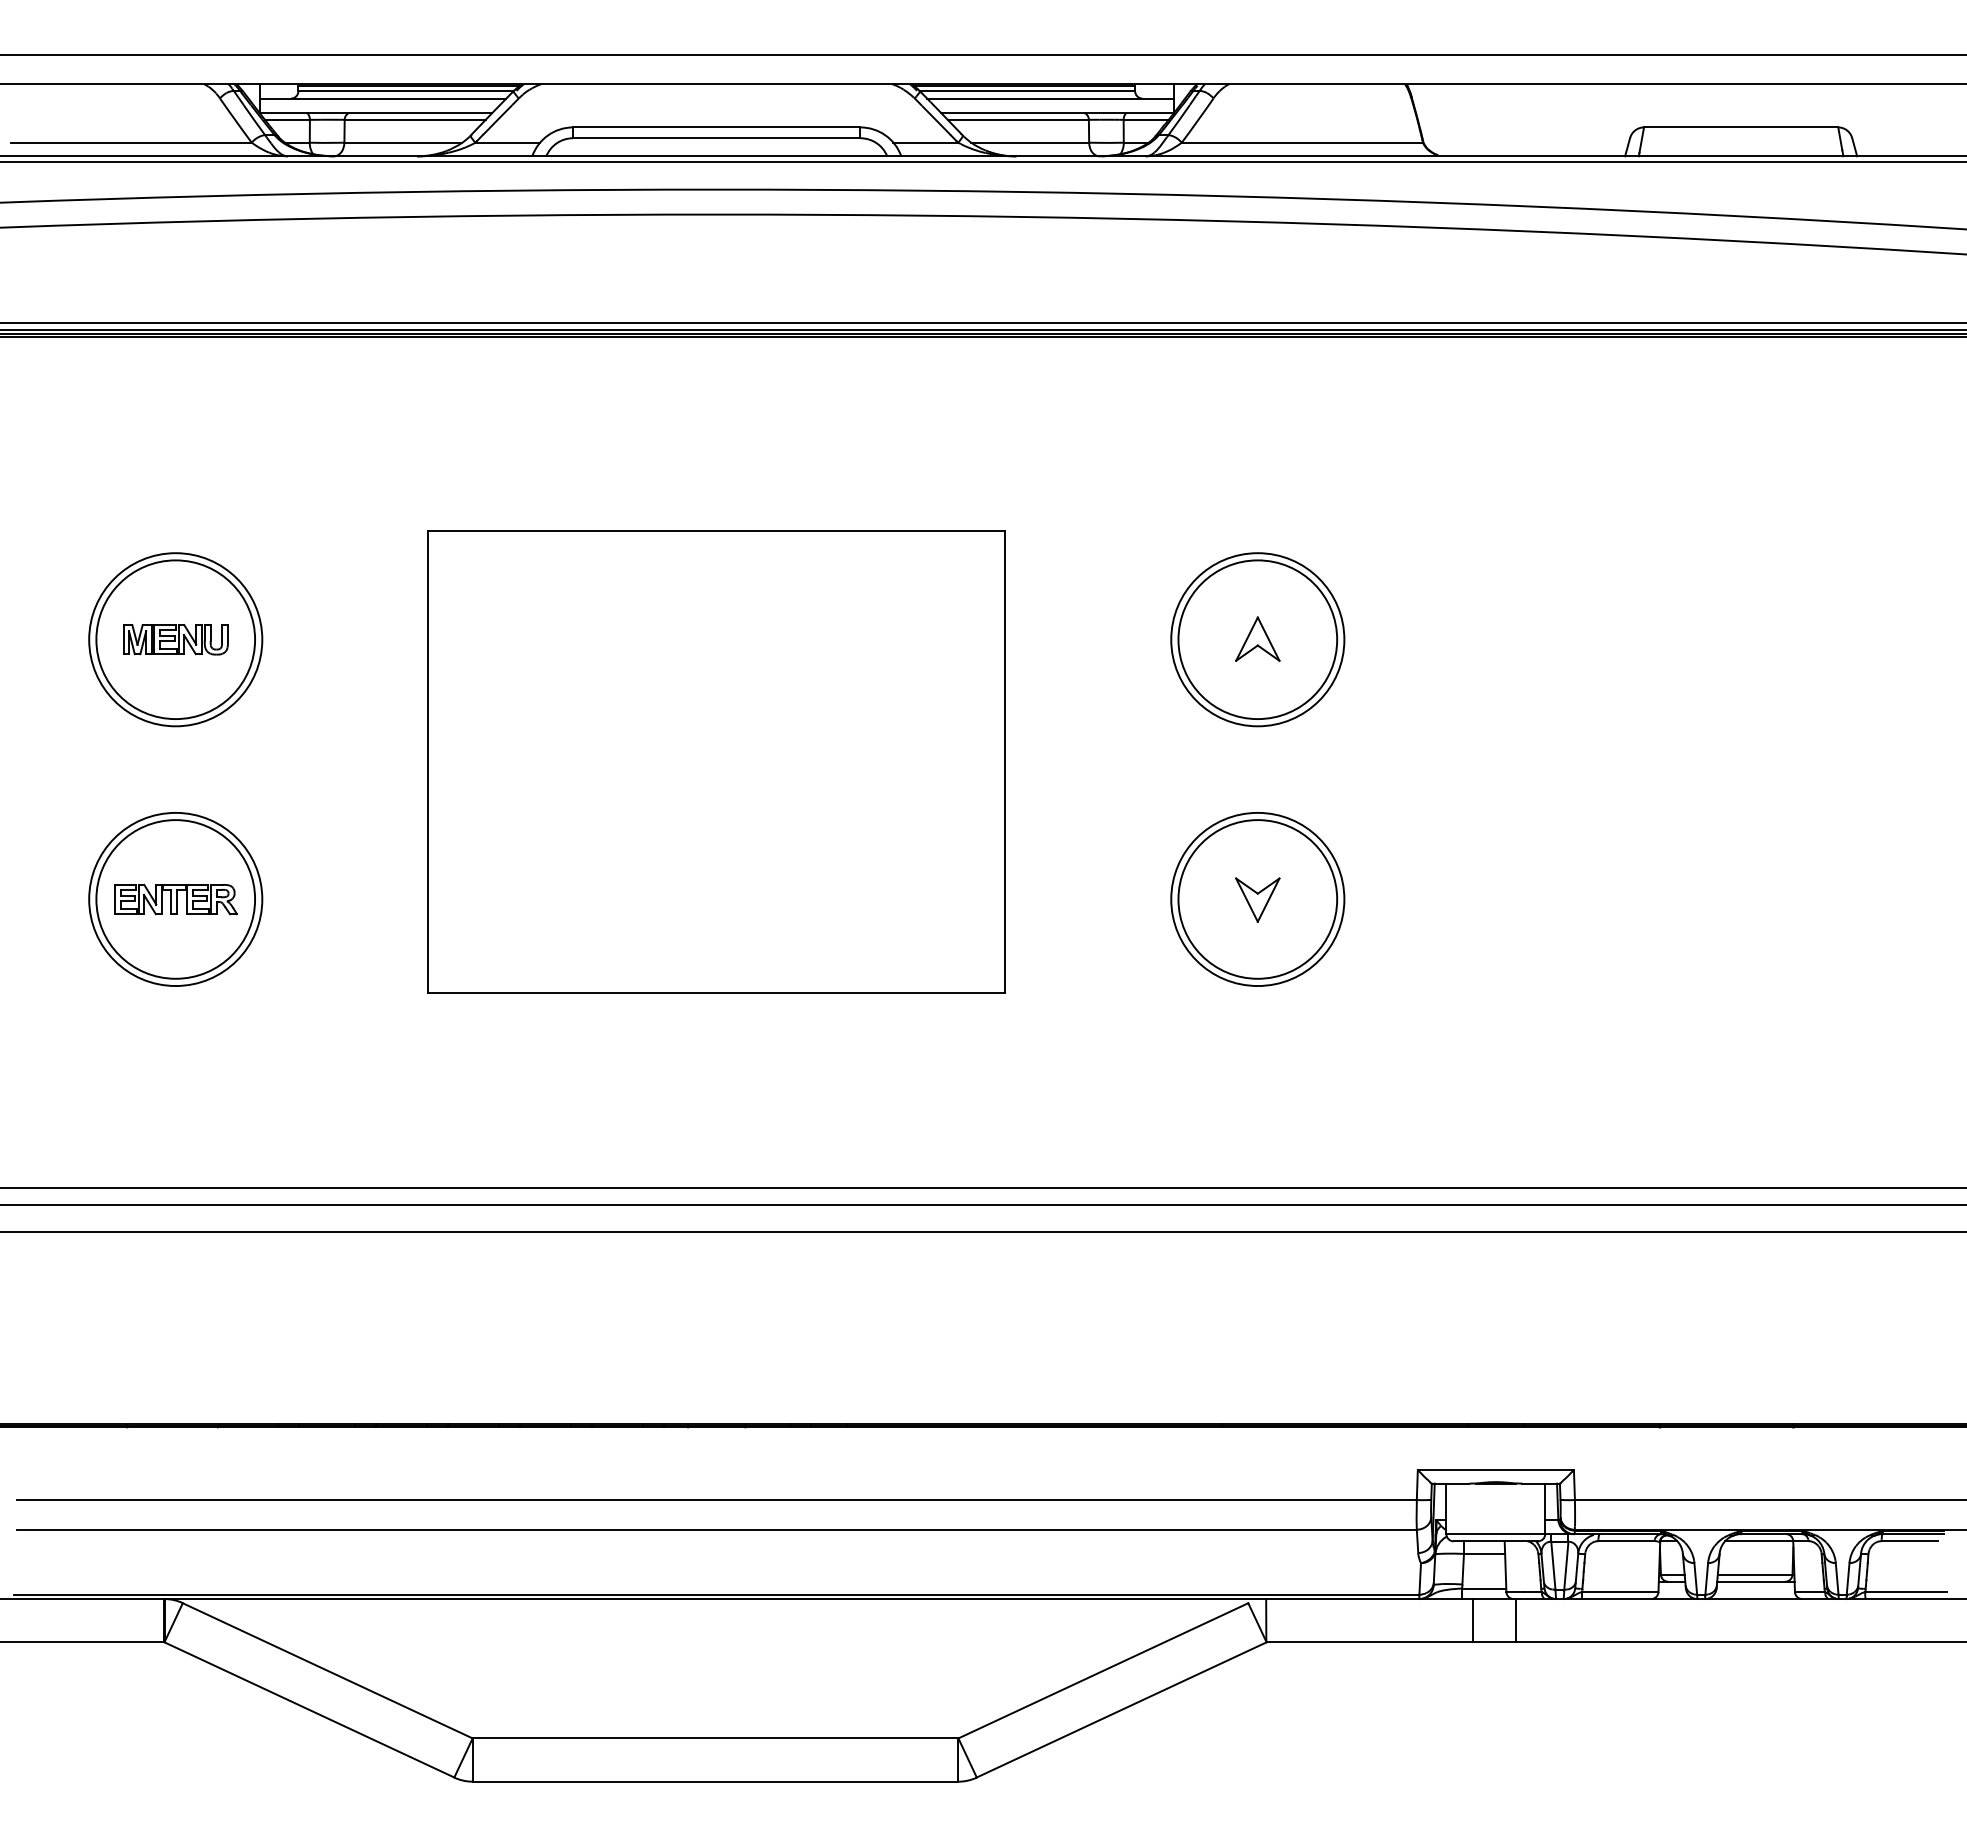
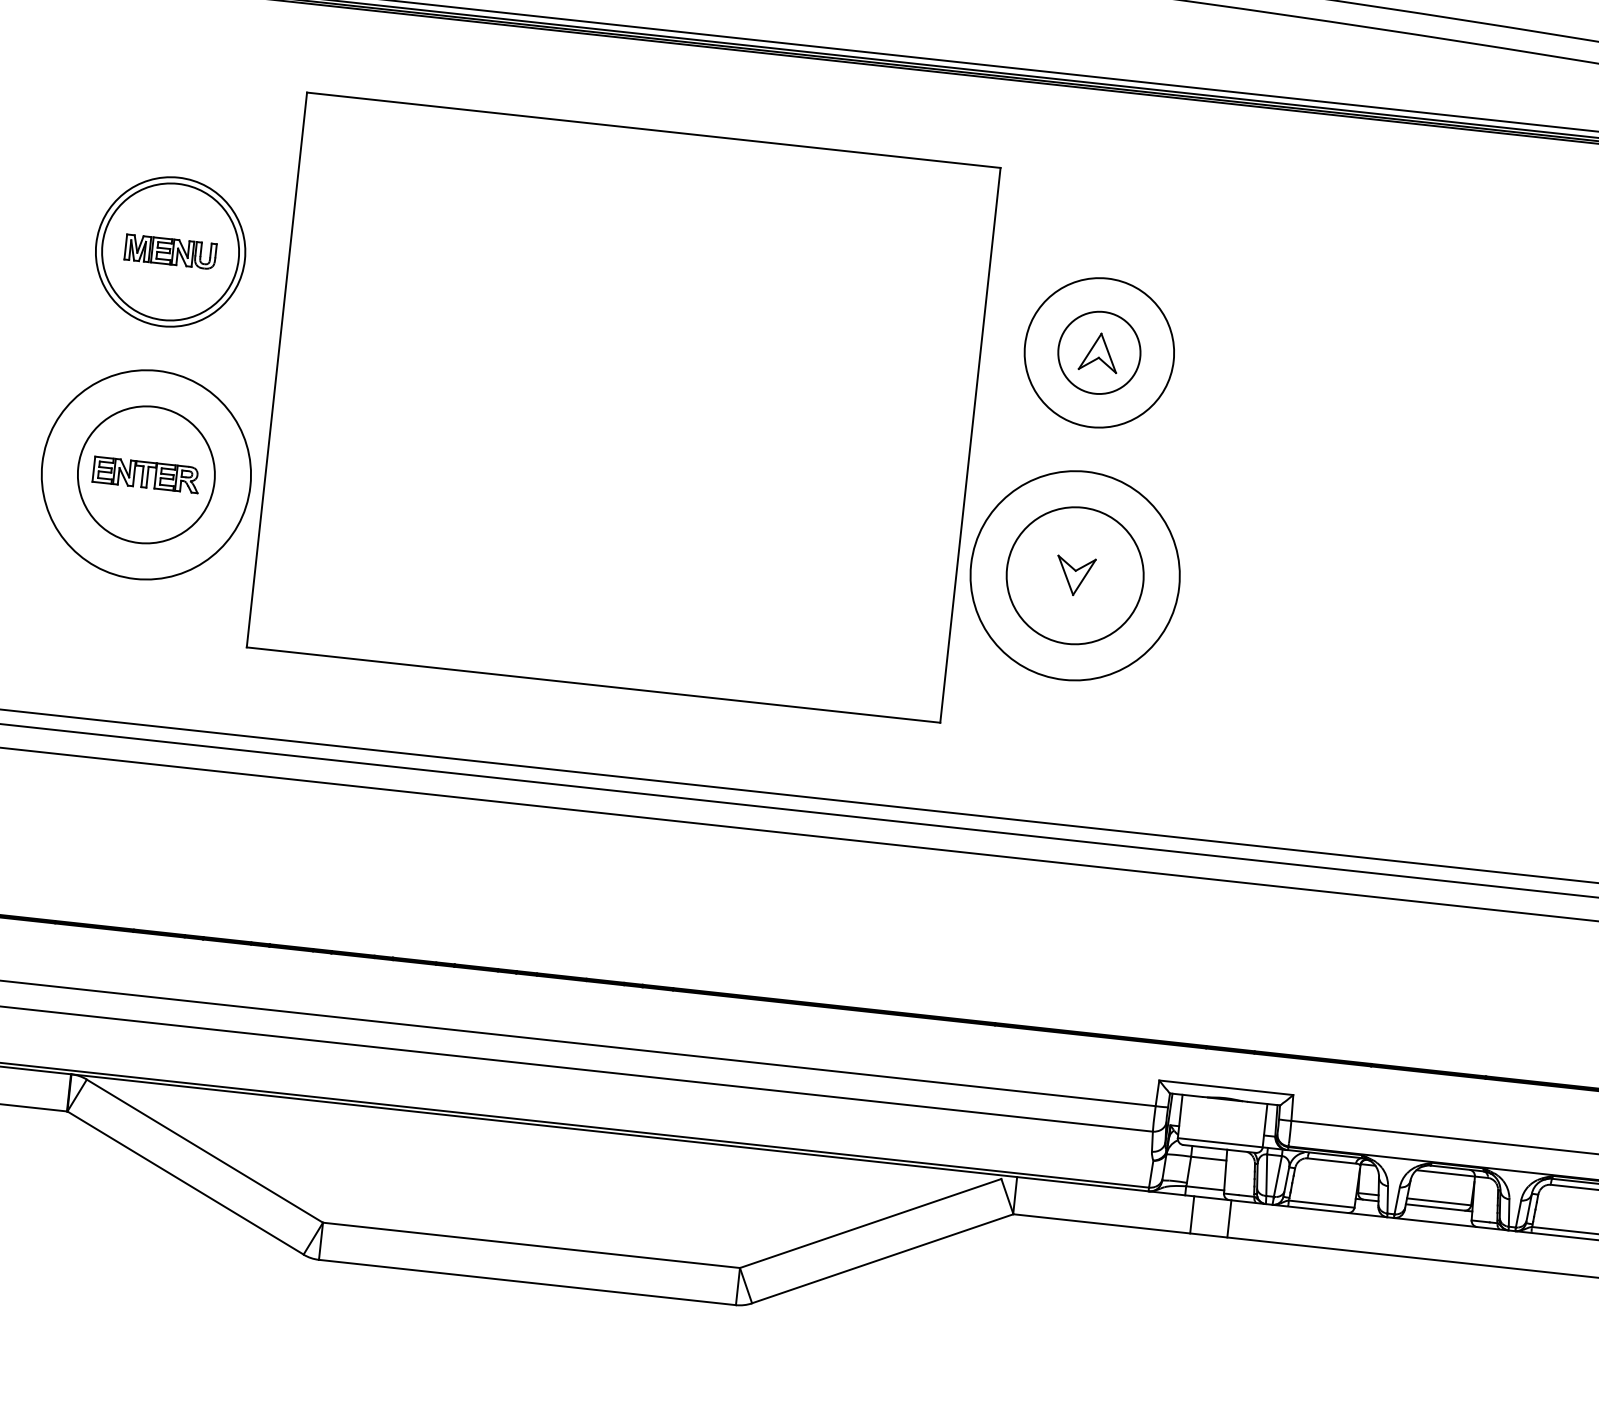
circle: (1257, 639) -> (1099, 352), size x0.6
part: (716, 761) -> (623, 406), size x1.4
circle: (175, 899) -> (146, 474), size x1.4
circle: (1257, 899) -> (1074, 575), size x1.4

